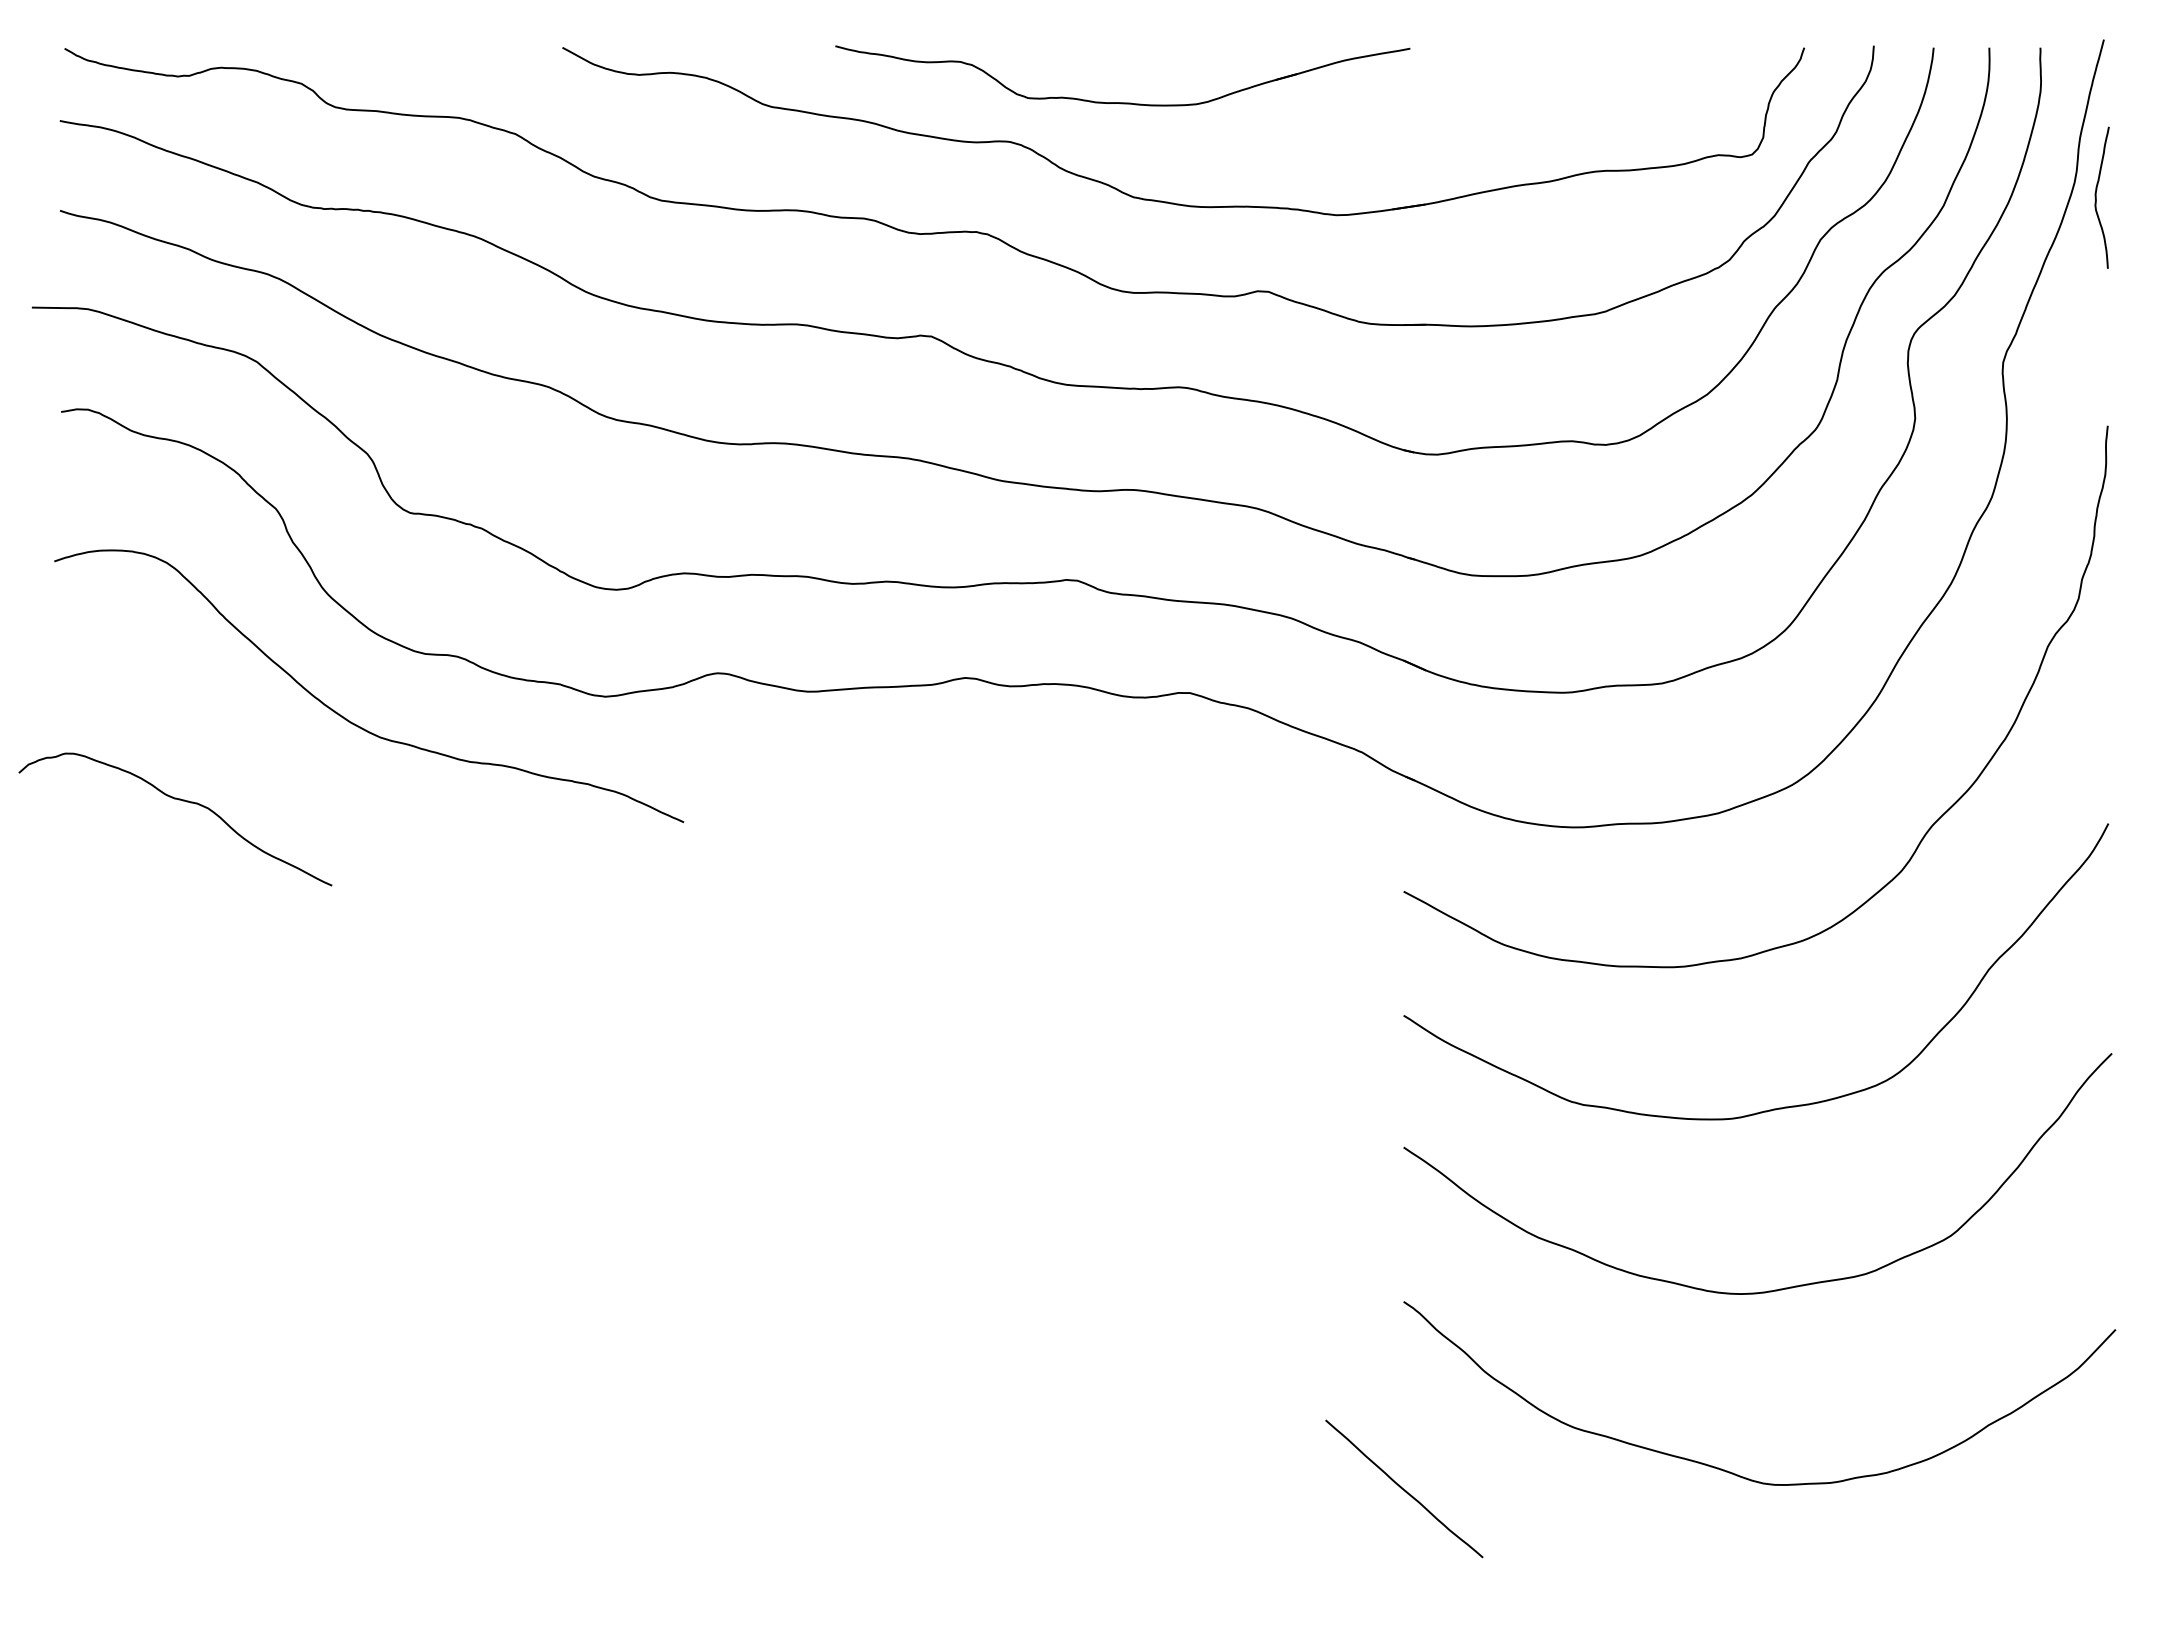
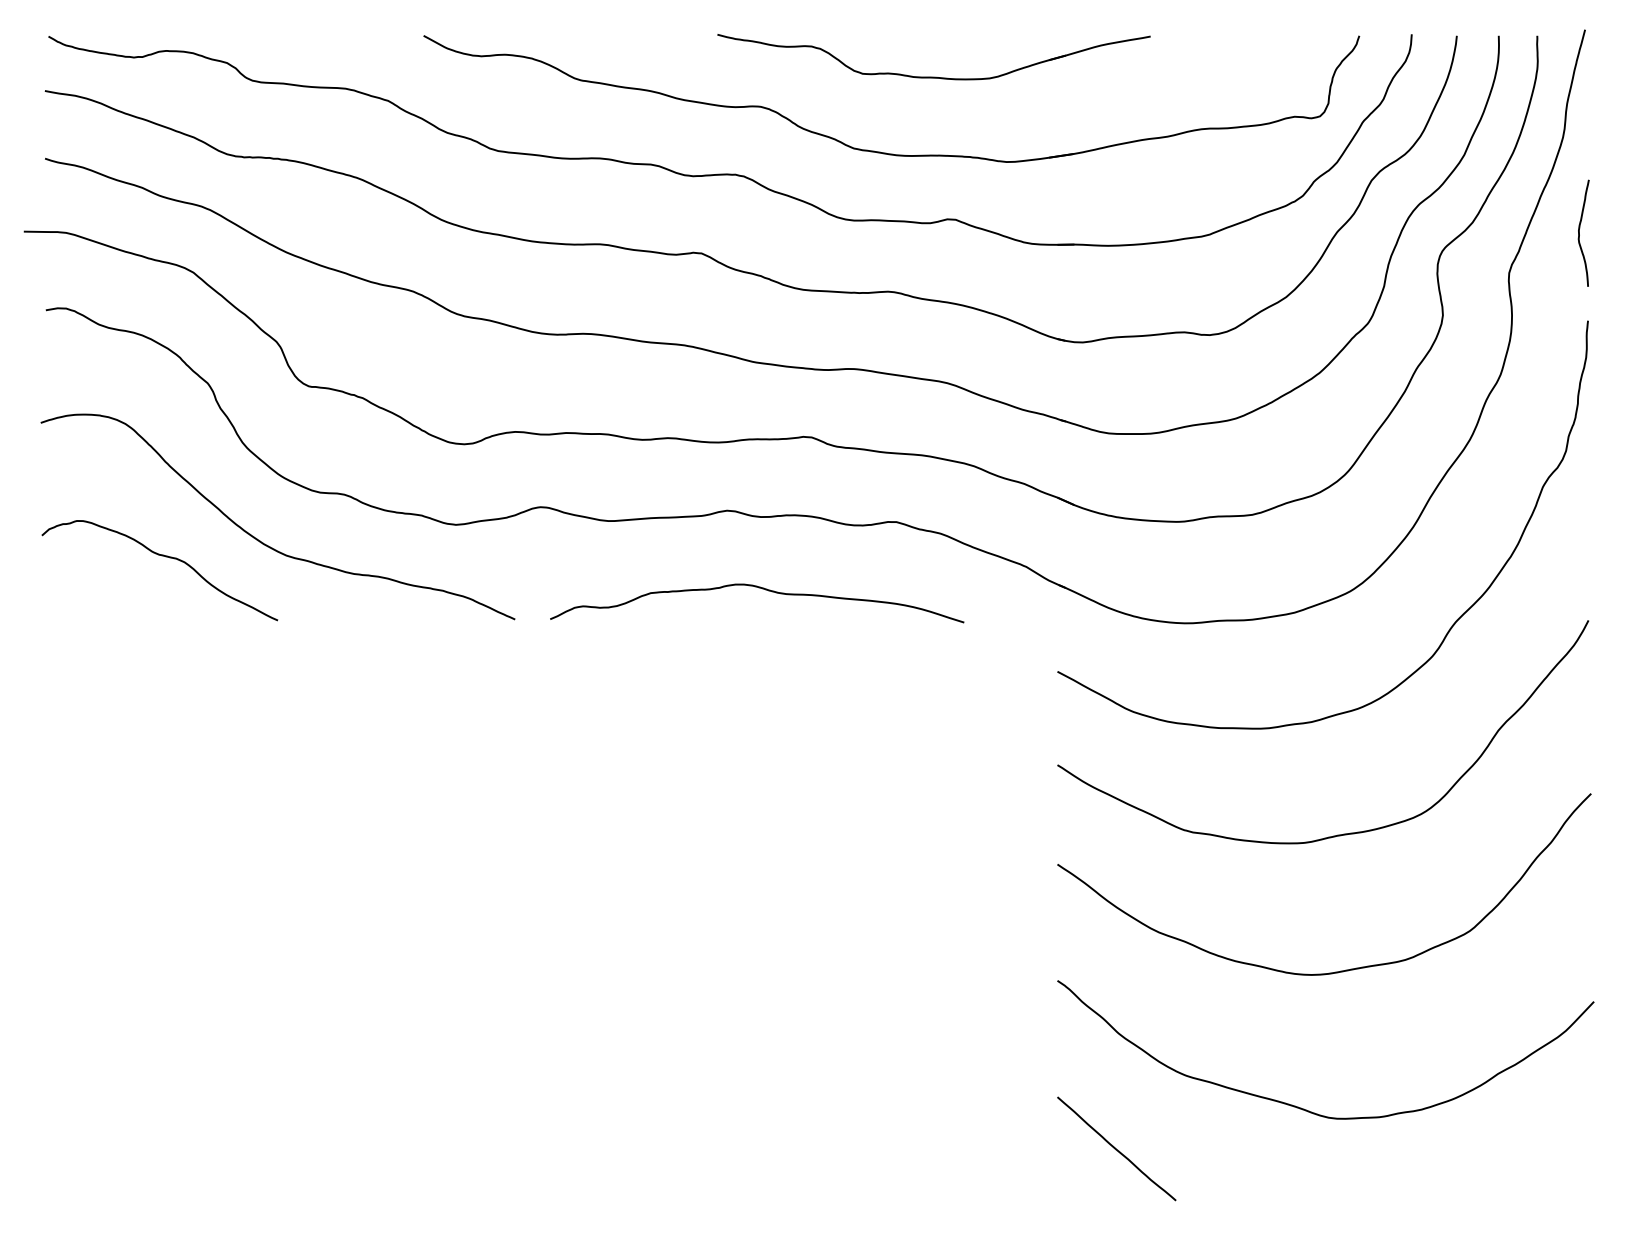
part: (1122, 102) -> (933, 77), moved
curve: (2096, 197) -> (1579, 233), moved
curve: (1009, 781) -> (760, 588), added
curve: (178, 800) -> (162, 556), moved
curve: (1403, 1488) -> (1116, 1148), moved

